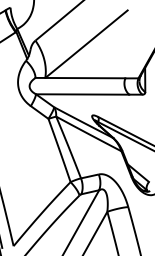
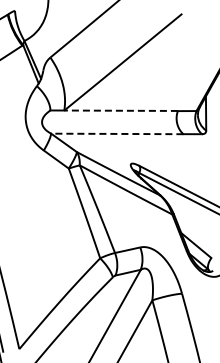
line: (85, 77) -> (121, 110), solid -> dashed
line: (82, 94) -> (116, 133), solid -> dashed

